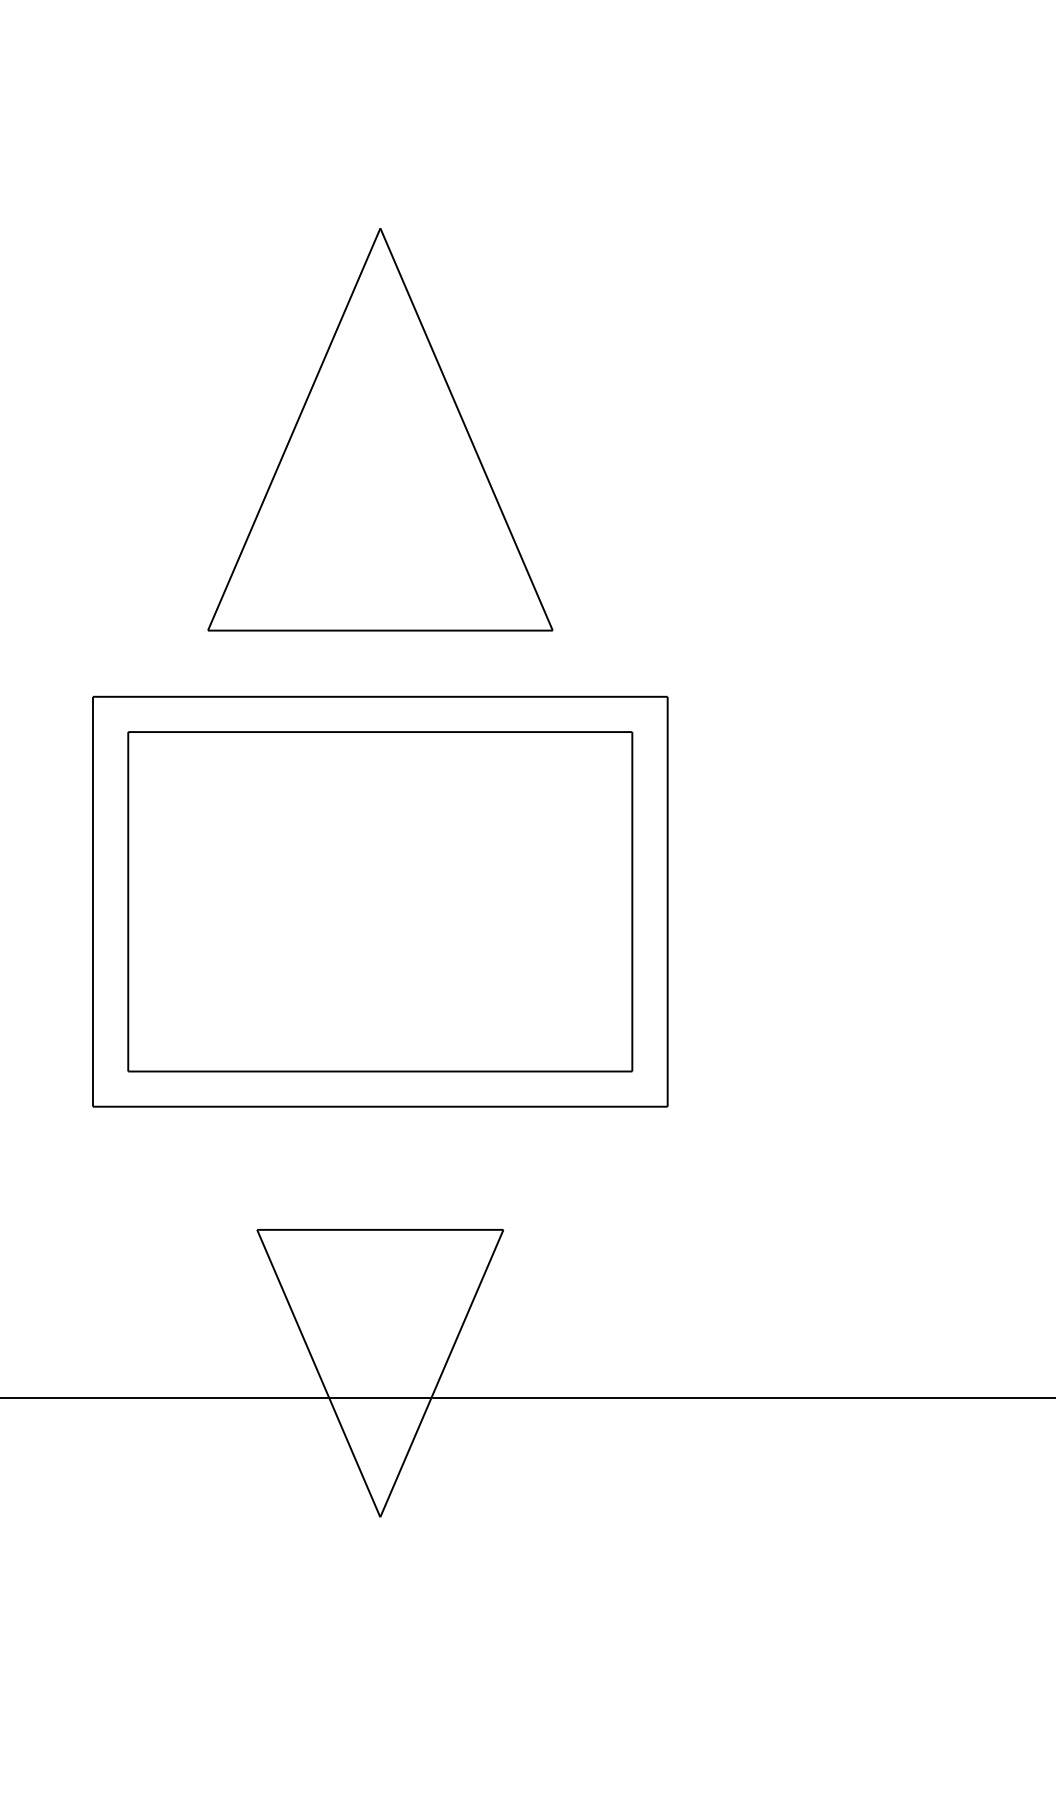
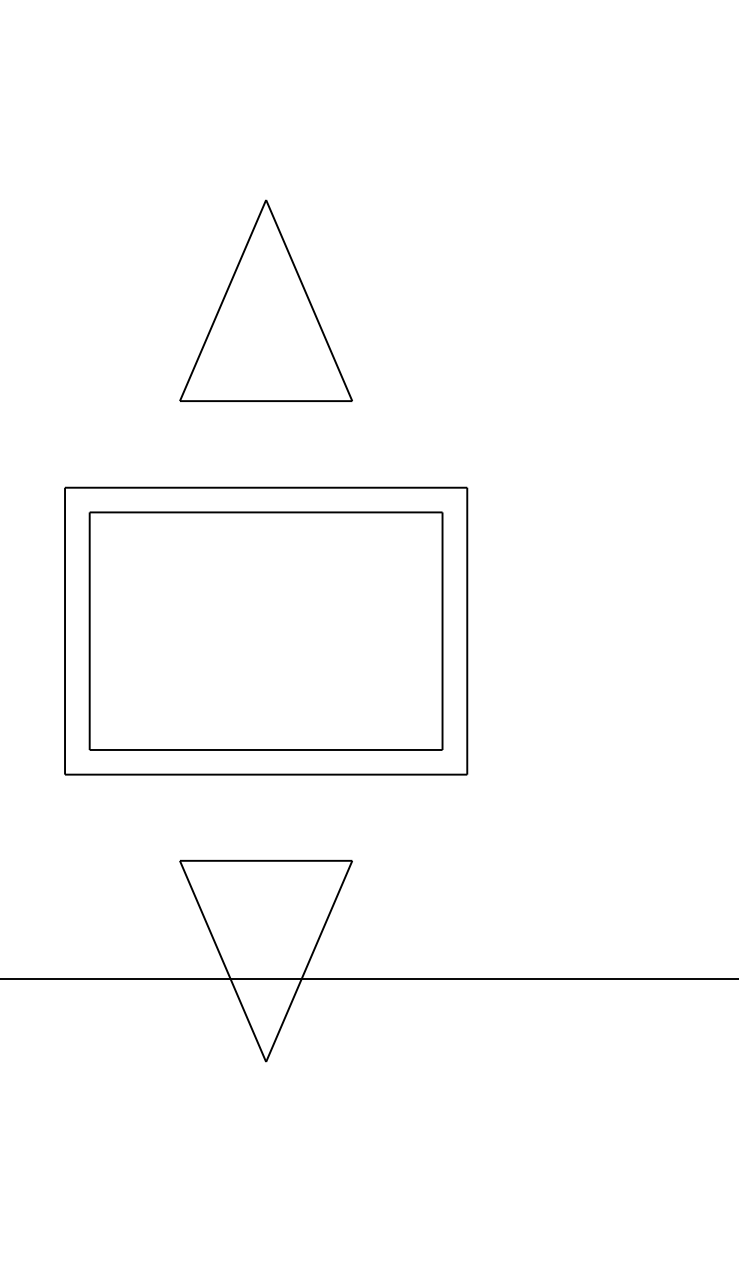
part: (379, 429) -> (265, 300), size x0.71

